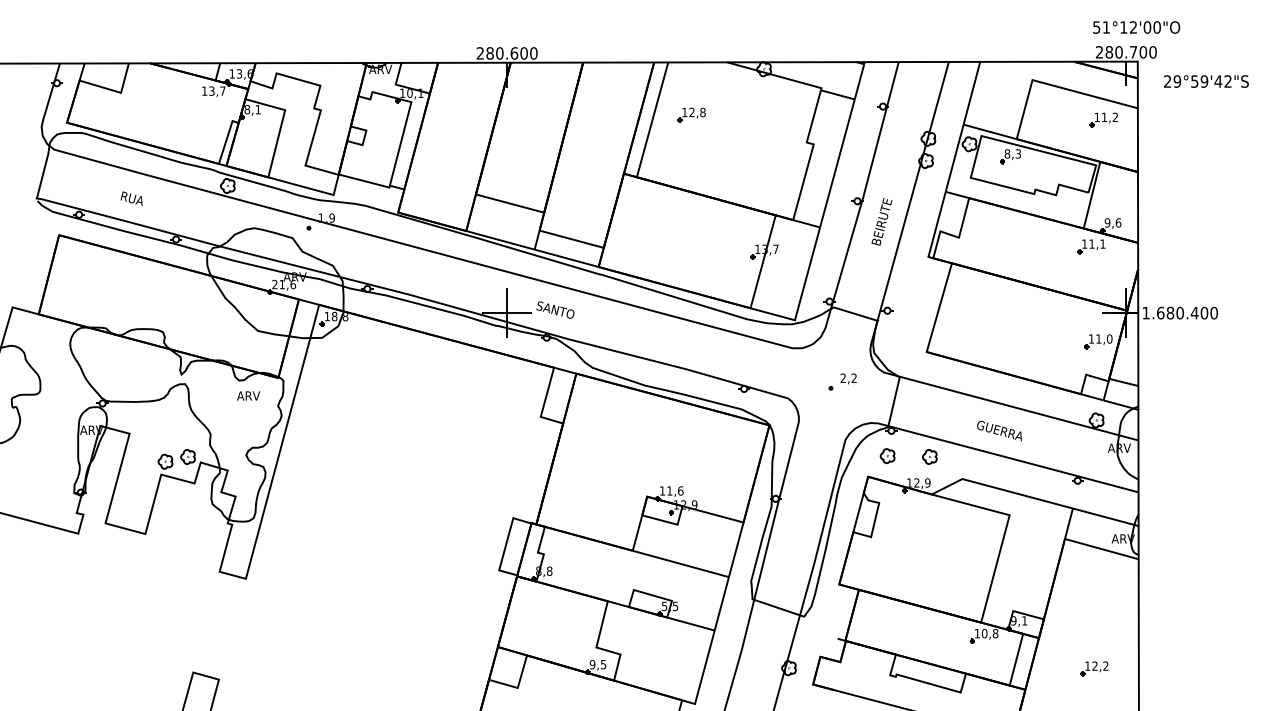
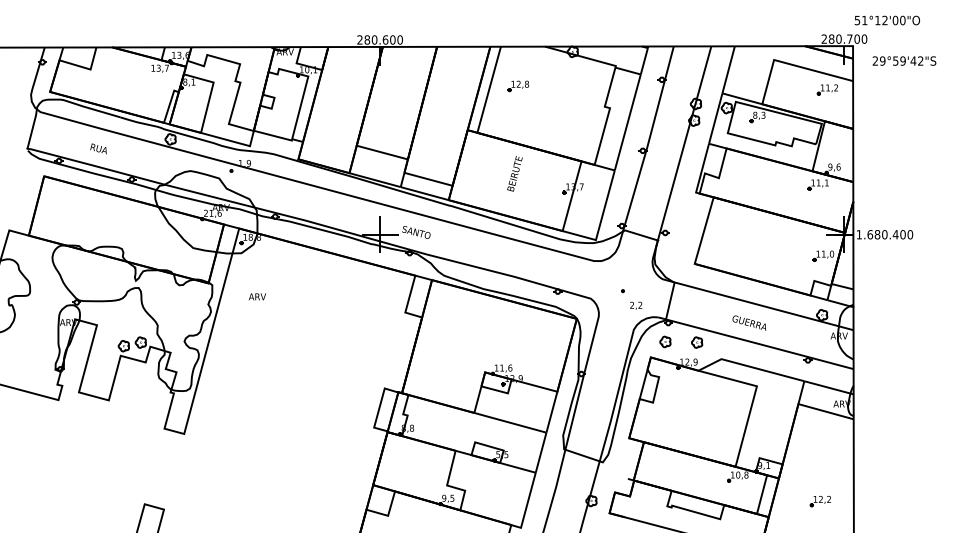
text: (1136, 27) -> (887, 20), moved
text: (881, 221) -> (514, 173), moved
text: (848, 378) -> (636, 305), moved
text: (248, 395) -> (257, 296), moved

